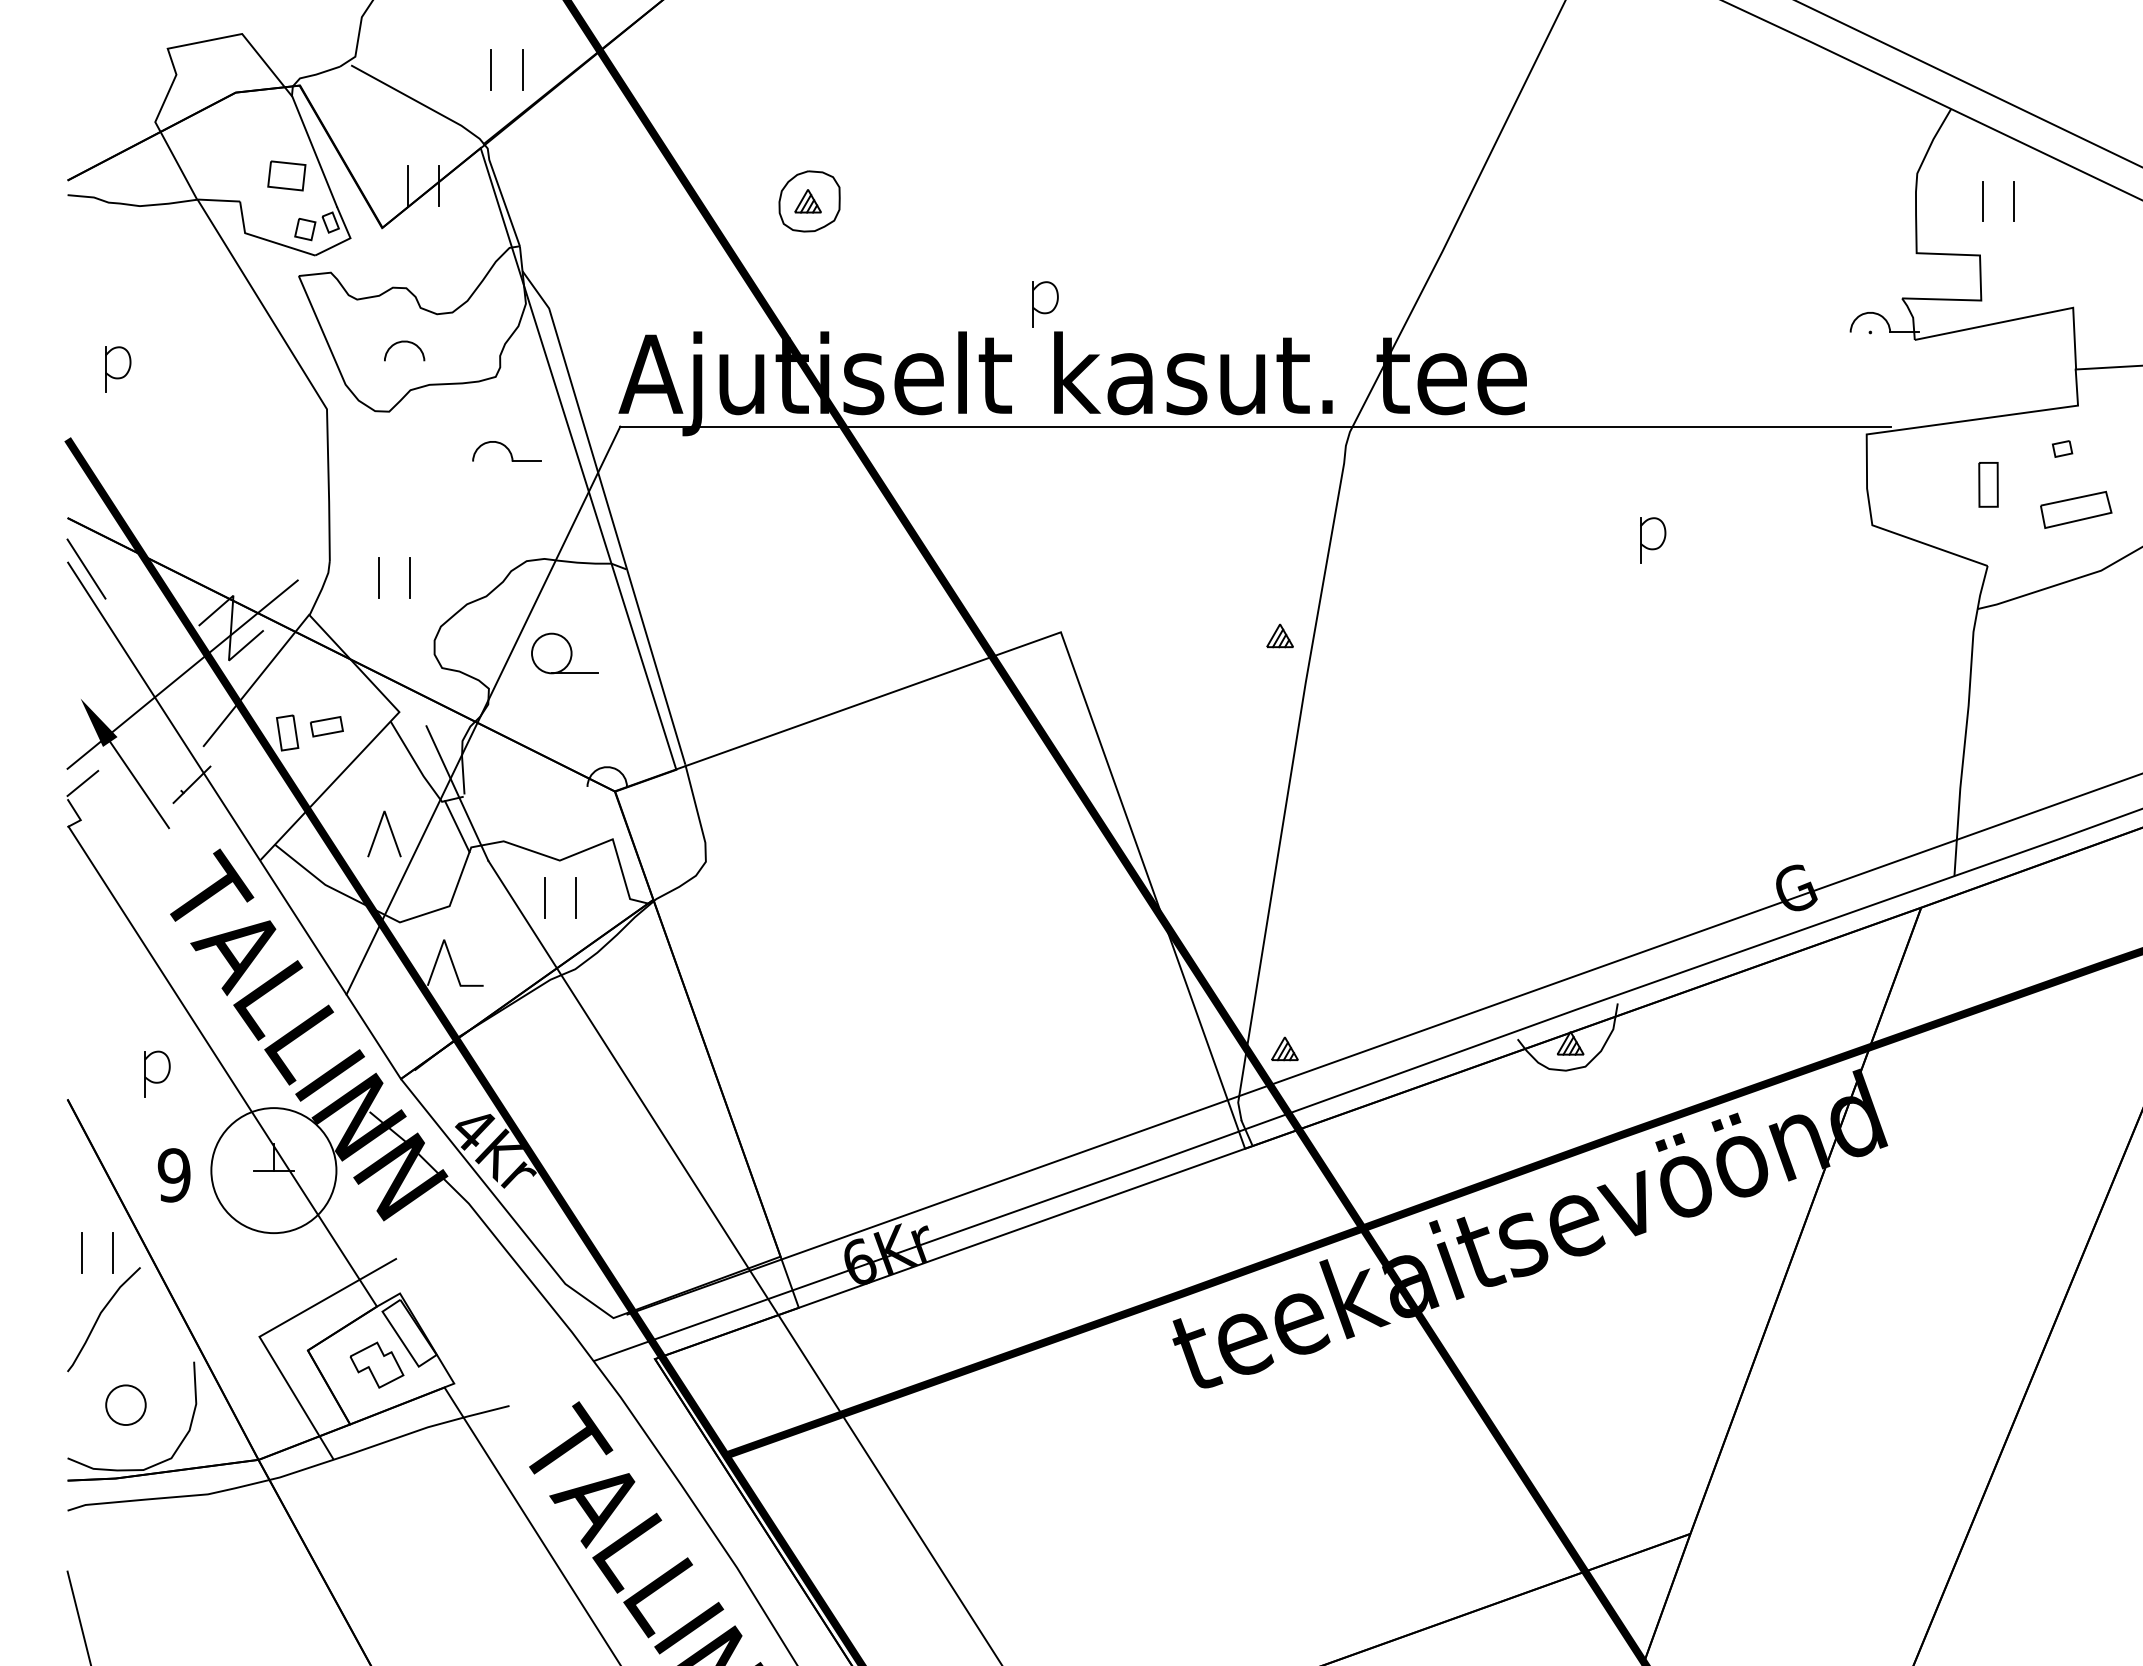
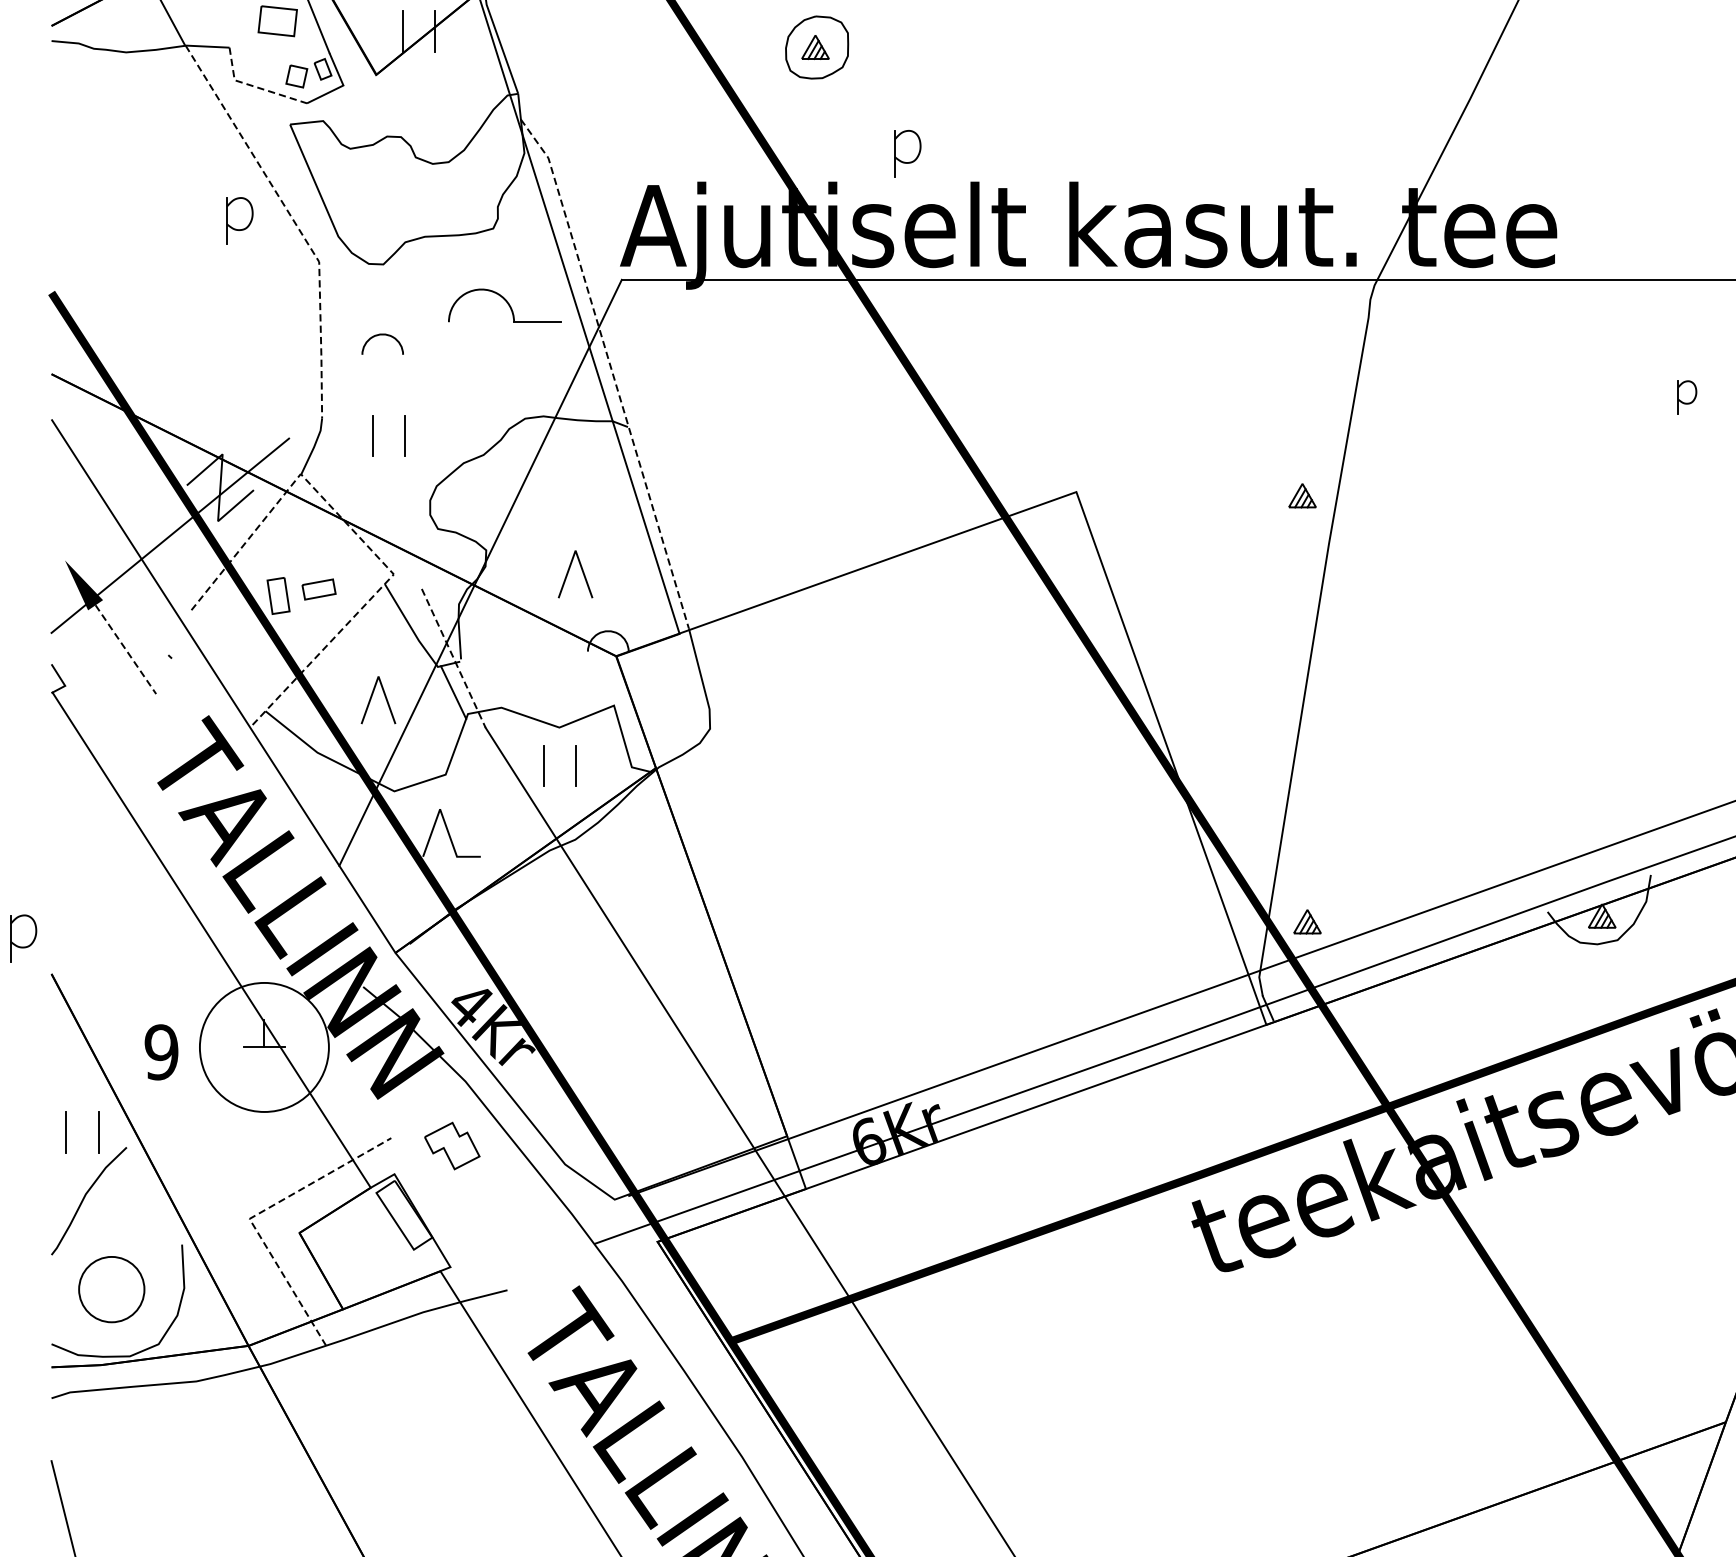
line: (264, 239) -> (254, 86), solid -> dashed
part: (1045, 304) -> (907, 153), moved
part: (404, 342) -> (382, 335), moved
part: (118, 369) -> (240, 220), moved
line: (302, 370) -> (293, 221), solid -> dashed
part: (506, 451) -> (504, 305), size x1.6
line: (610, 514) -> (611, 370), solid -> dashed
part: (1653, 540) -> (1687, 397), size x0.7
line: (86, 568) -> (71, 426), removed
part: (564, 653) -> (564, 513), removed
line: (365, 675) -> (358, 536), solid -> dashed
part: (569, 709) -> (569, 571), added
line: (82, 782) -> (66, 647), removed
line: (191, 784) -> (179, 649), removed
line: (139, 785) -> (125, 650), solid -> dashed
line: (457, 793) -> (453, 658), solid -> dashed
part: (157, 1073) -> (23, 937), moved
line: (265, 1333) -> (255, 1215), solid -> dashed
part: (376, 1364) -> (451, 1145), moved
part: (125, 1404) -> (111, 1288), size x1.6

